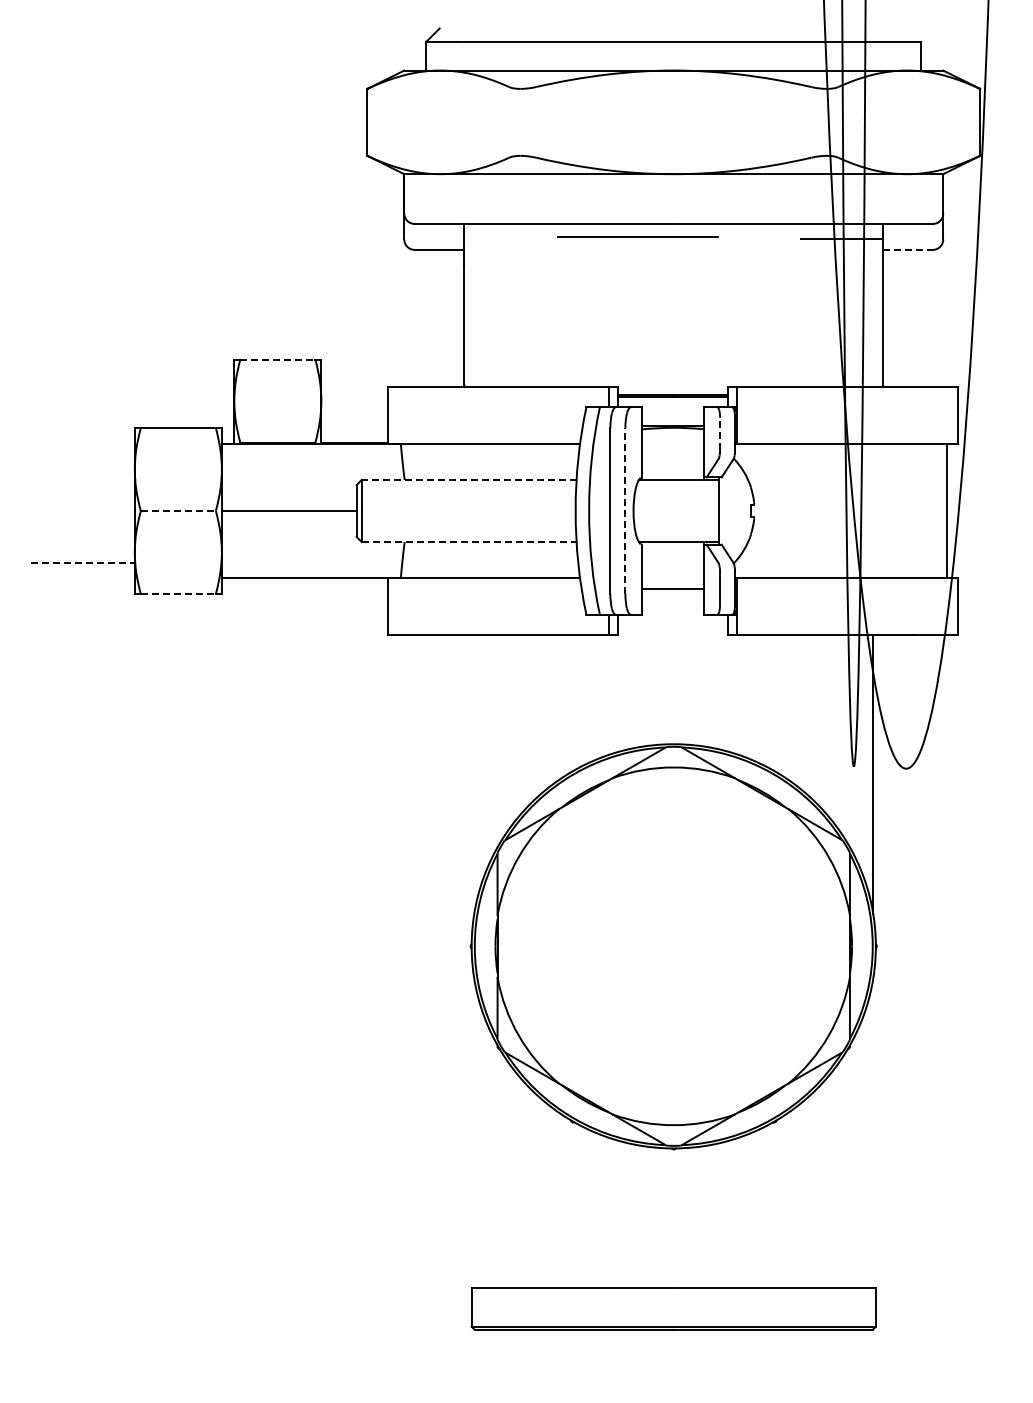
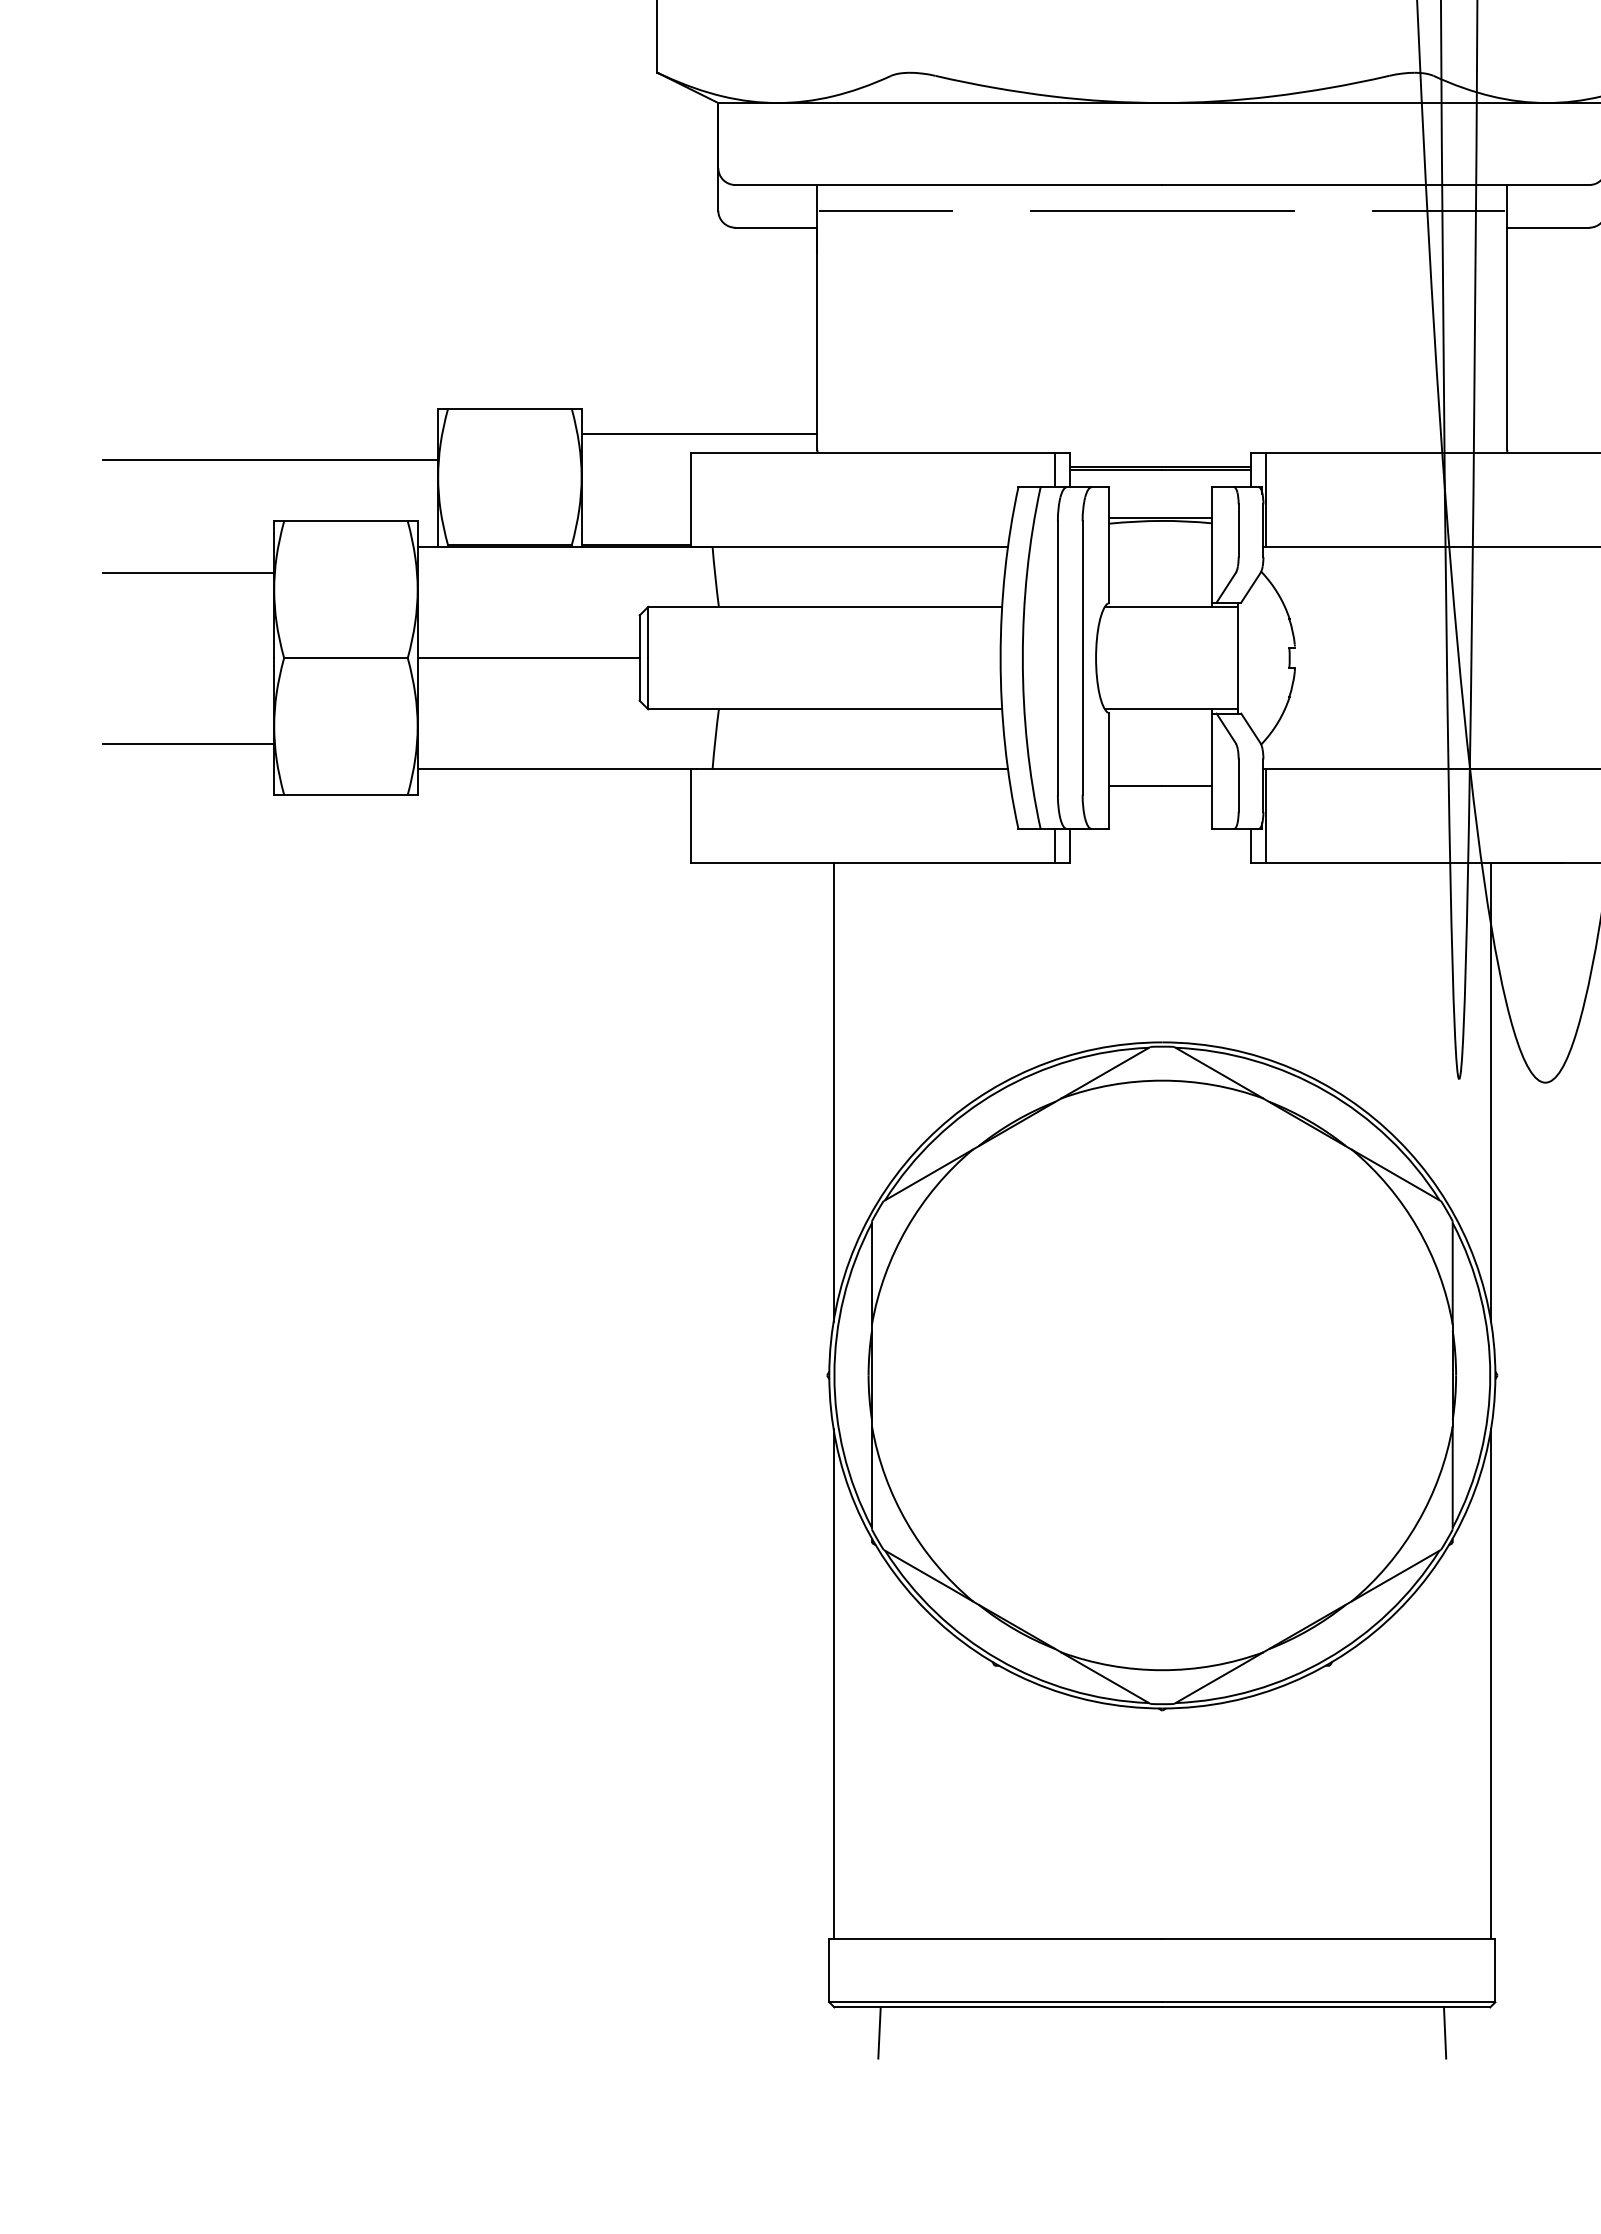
line: (637, 236) -> (1161, 208), moved
line: (506, 239) -> (886, 210), added
line: (908, 249) -> (1549, 227), dashed -> solid
line: (277, 359) -> (509, 408), dashed -> solid
line: (392, 375) -> (698, 434), added
line: (132, 390) -> (270, 459), added
line: (720, 433) -> (1239, 530), dashed -> solid
line: (82, 459) -> (187, 573), added
line: (468, 479) -> (824, 606), dashed -> solid
line: (178, 511) -> (346, 658), dashed -> solid
line: (625, 511) -> (1082, 658), dashed -> solid
line: (469, 542) -> (825, 709), dashed -> solid
line: (83, 562) -> (189, 742), dashed -> solid
line: (178, 593) -> (346, 793), dashed -> solid
line: (474, 774) -> (833, 1092), added
line: (474, 1133) -> (833, 1683), added
line: (873, 1133) -> (1491, 1683), added
line: (501, 1344) -> (878, 2031), added
line: (845, 1344) -> (1445, 2031), added

